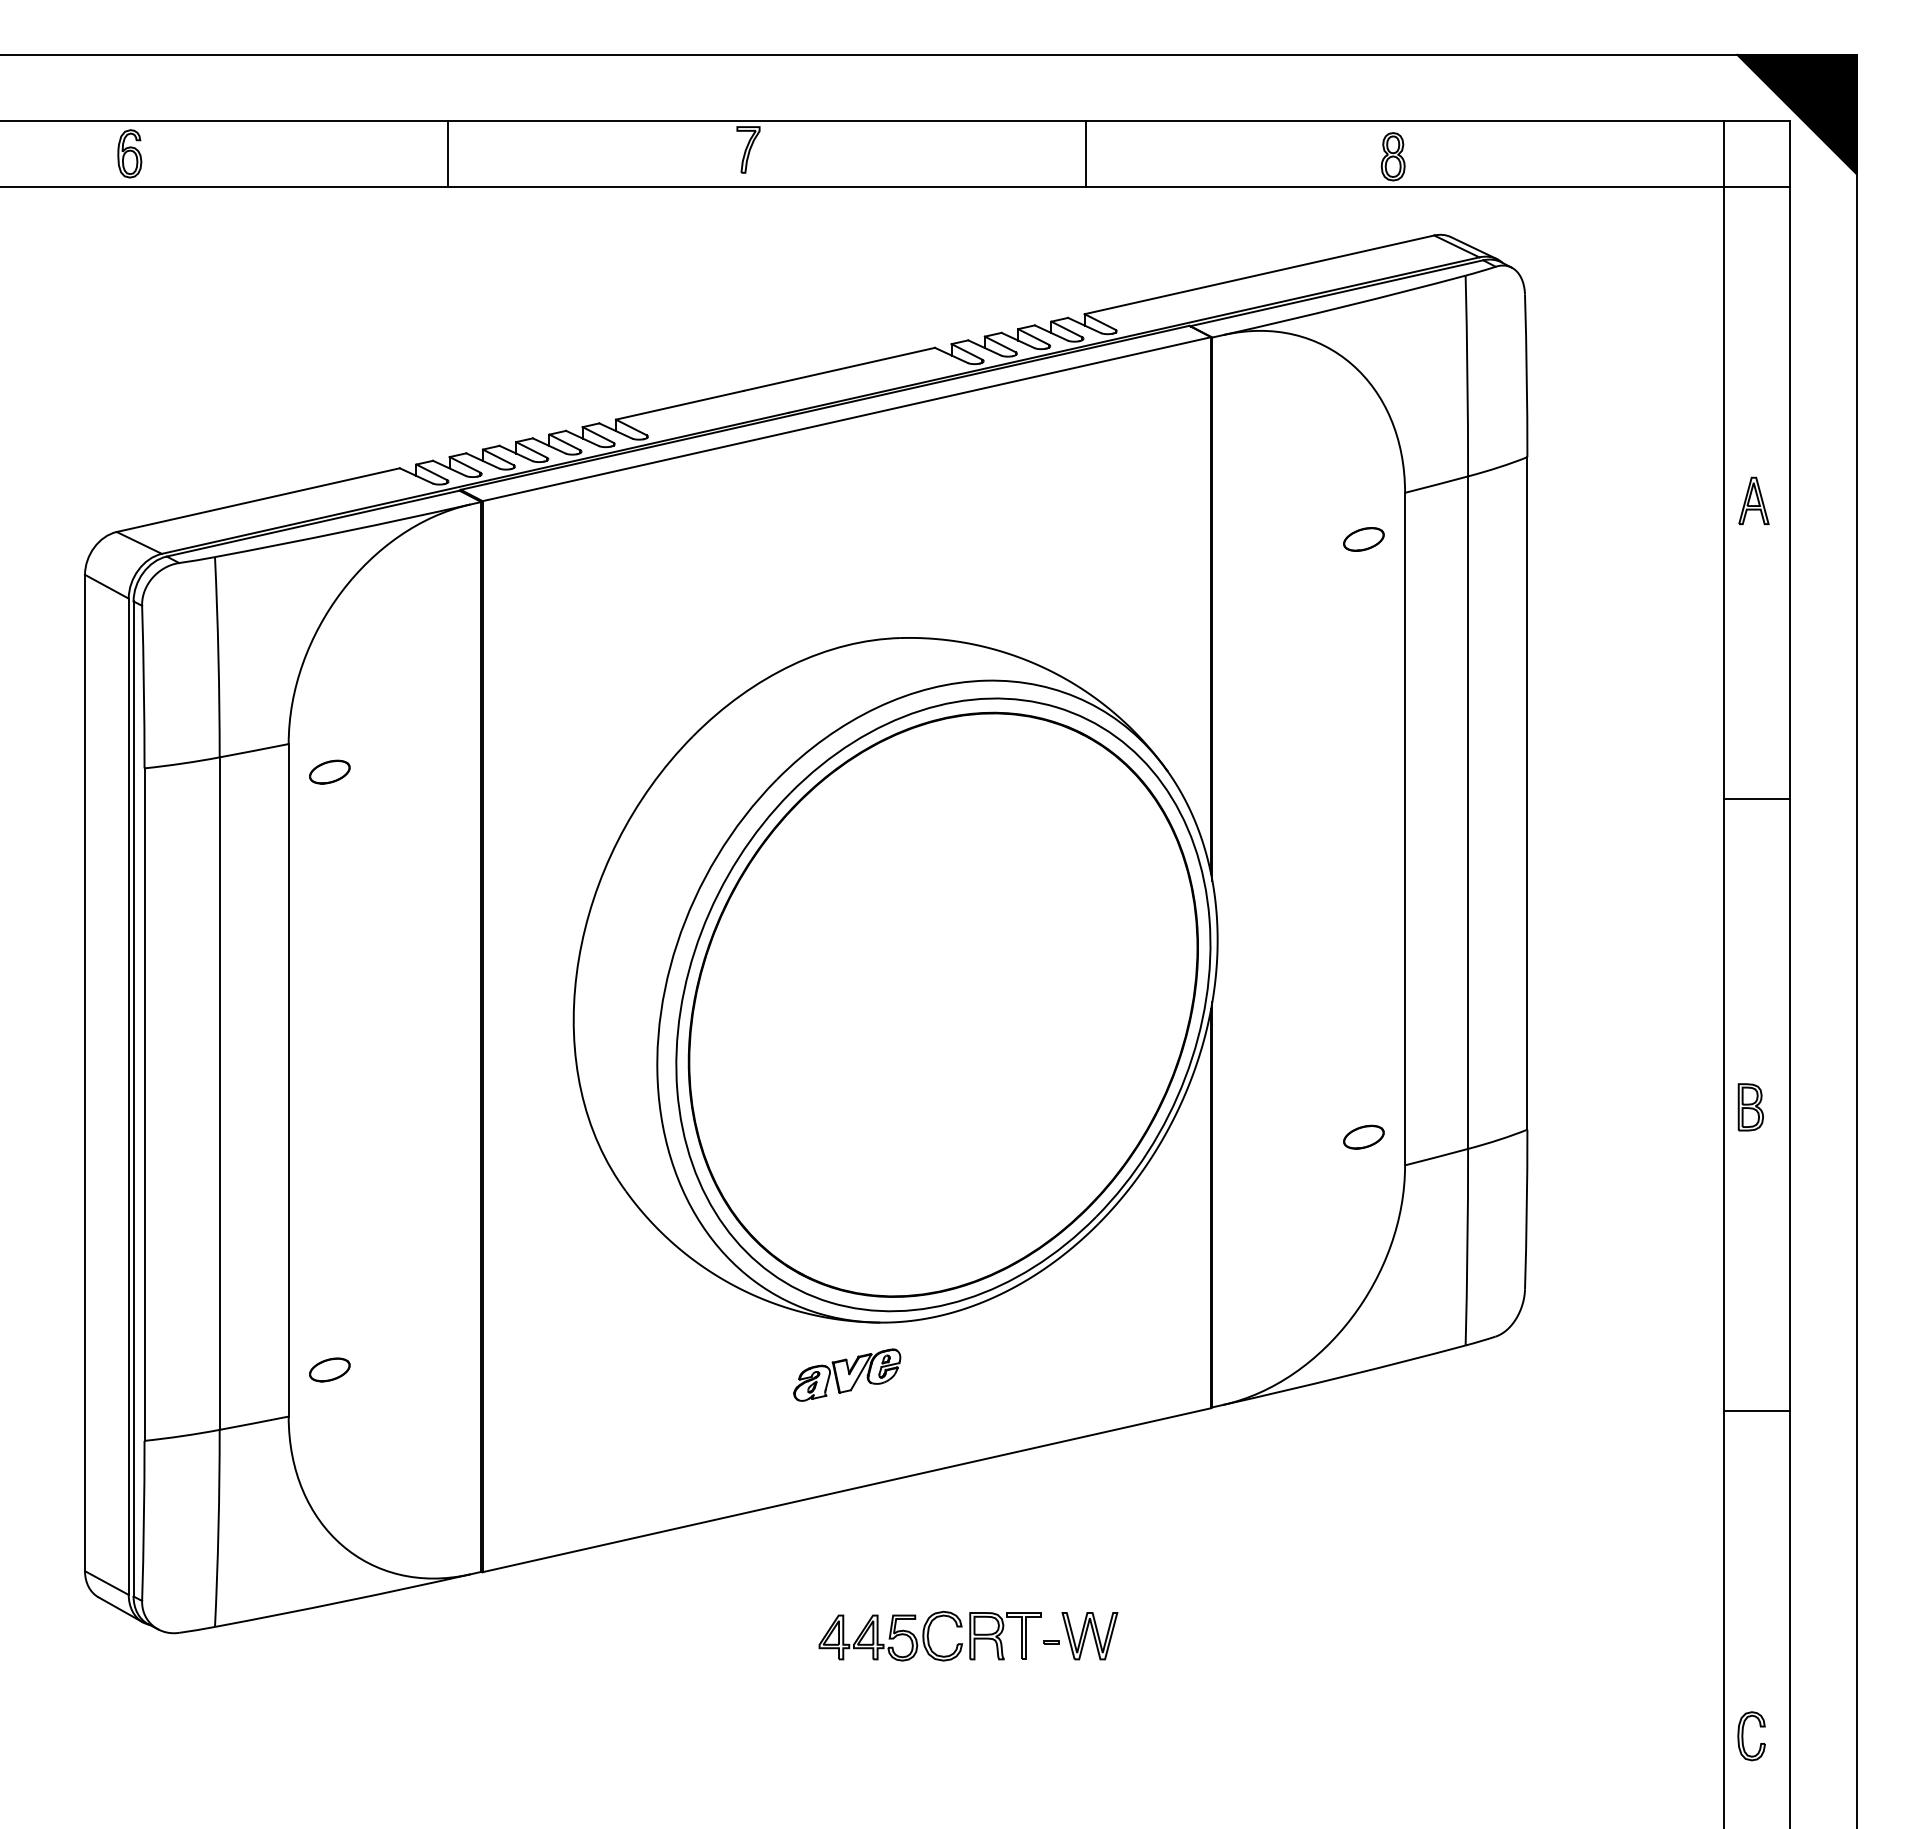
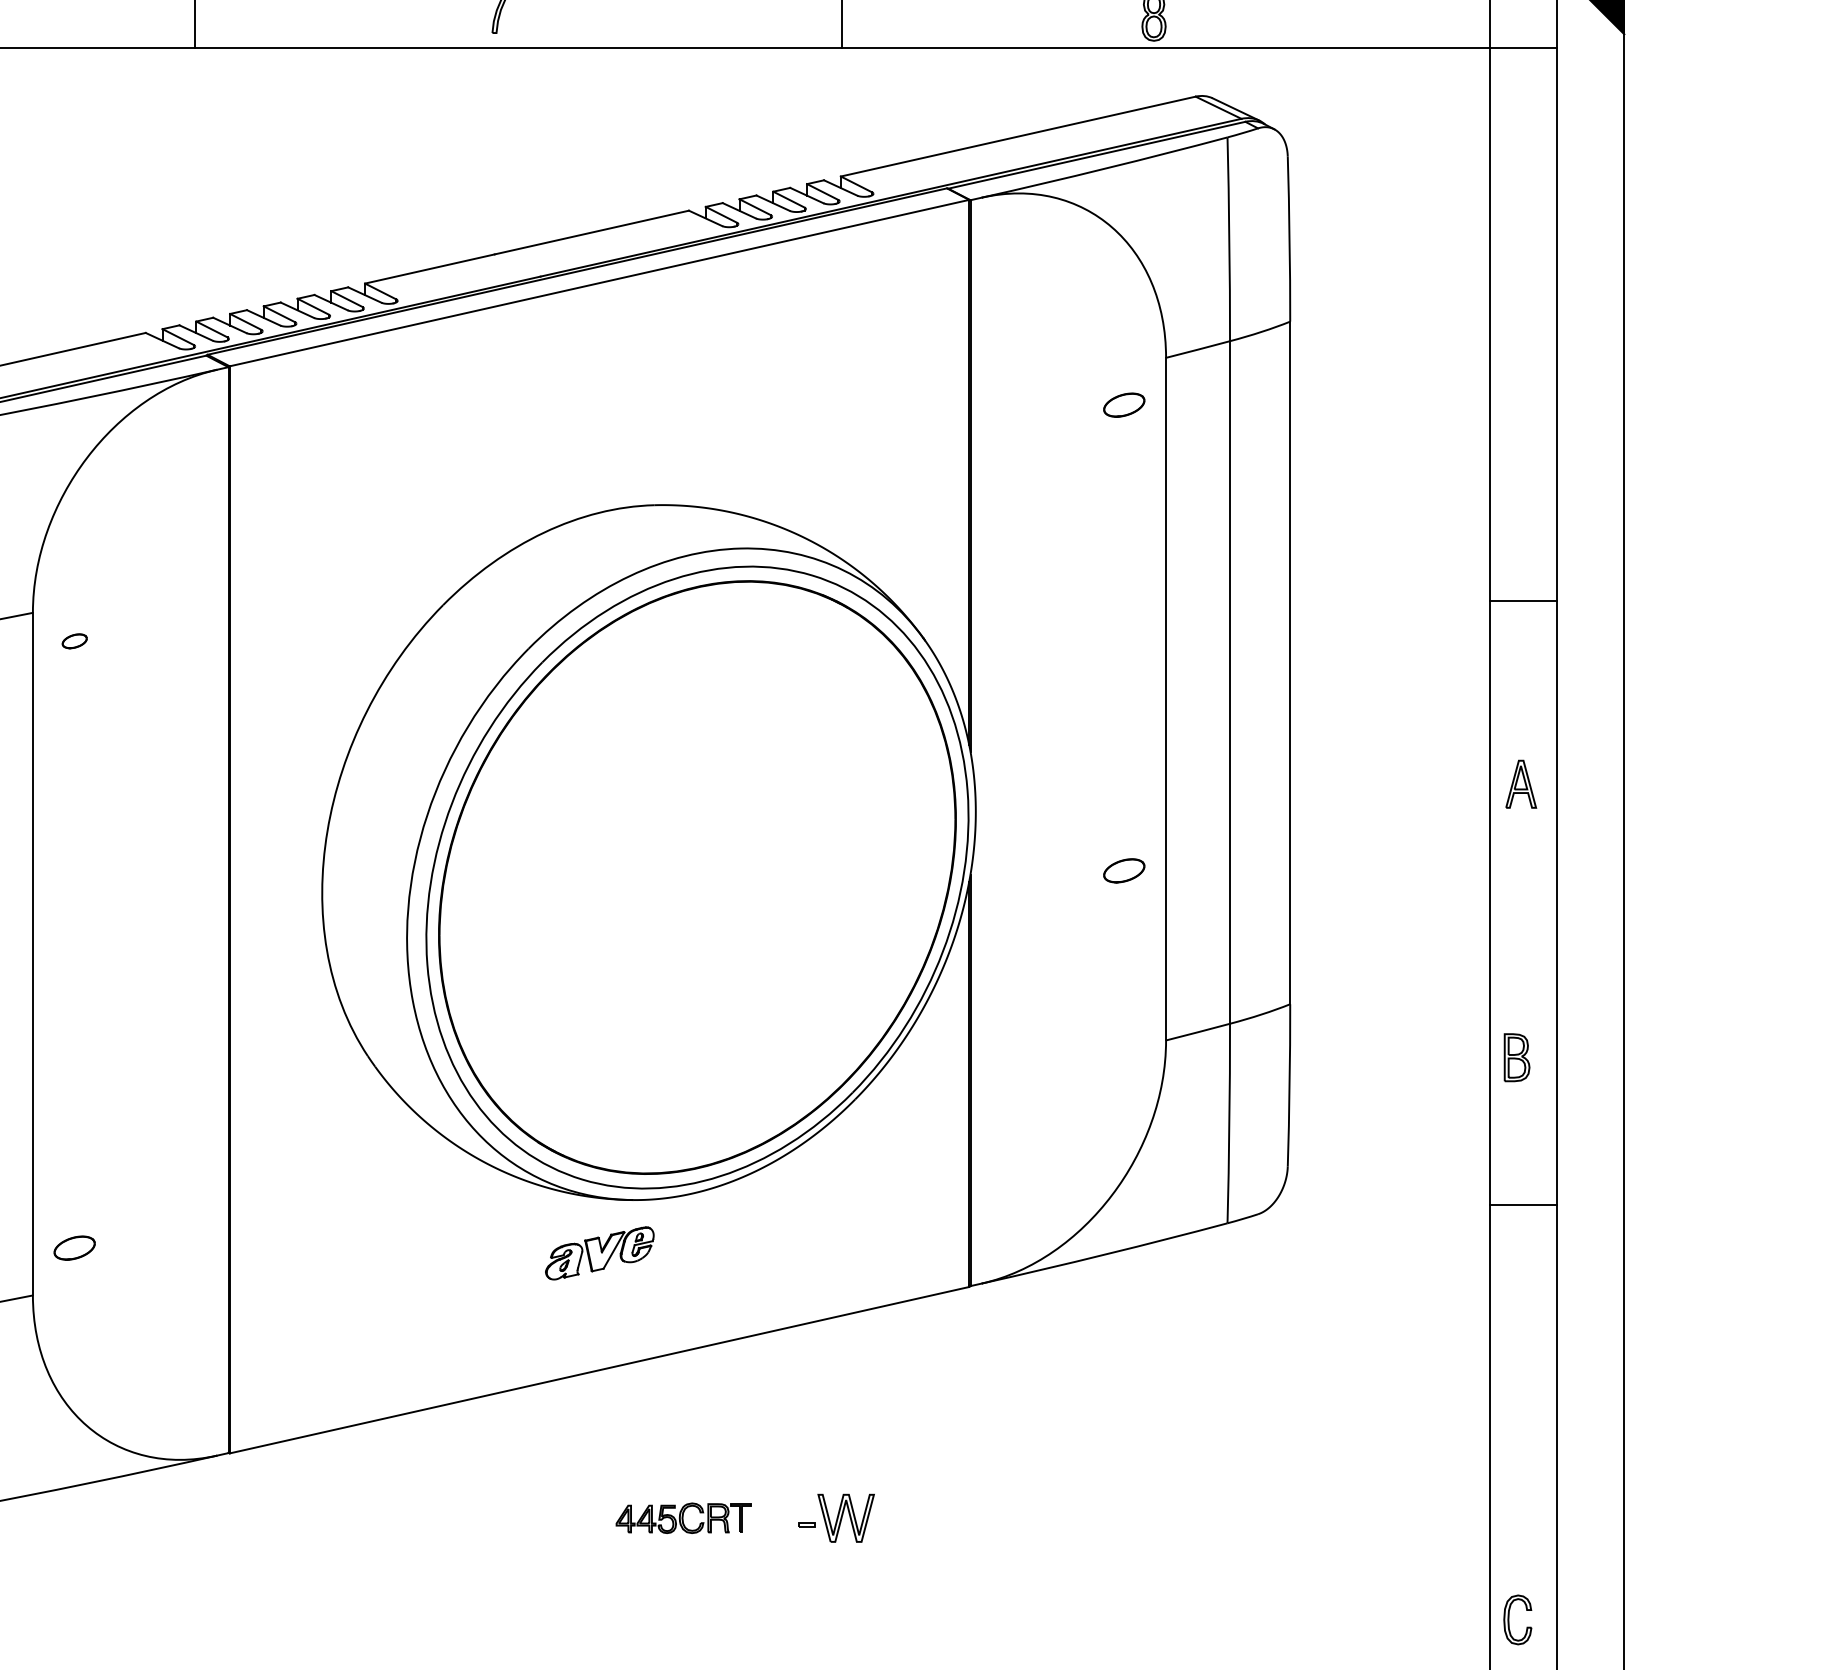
part: (1753, 500) -> (1520, 783), moved
part: (329, 771) -> (74, 640), size x0.6
line: (1757, 799) -> (1523, 601), moved
part: (1750, 1107) -> (1516, 1057), moved
part: (1363, 1136) -> (1123, 870), moved
line: (1757, 1411) -> (1523, 1205), moved
part: (929, 1635) -> (683, 1517), size x0.6

